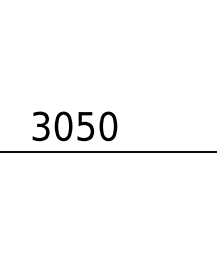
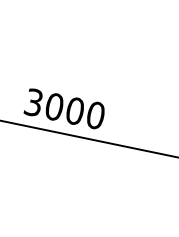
text: (85, 126) -> (74, 111), 3050 -> 3000

